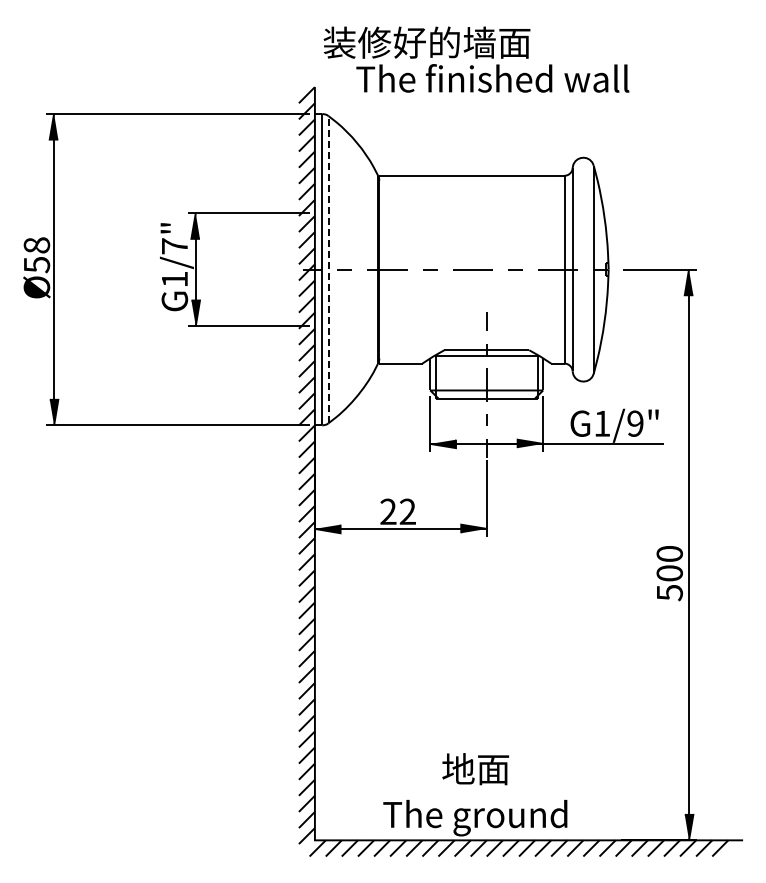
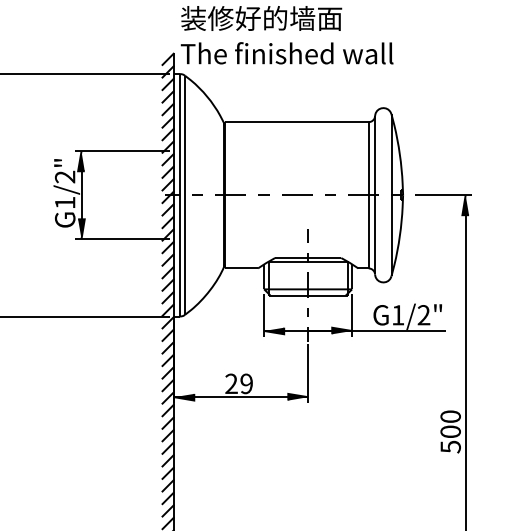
text: (492, 78) -> (286, 53), moved
text: (174, 246) -> (64, 177), G1/7" -> G1/2"
line: (328, 269) -> (184, 195), dashed -> solid
text: (635, 423) -> (424, 315), G1/9" -> G1/2"
text: (407, 512) -> (246, 384), 22 -> 29

